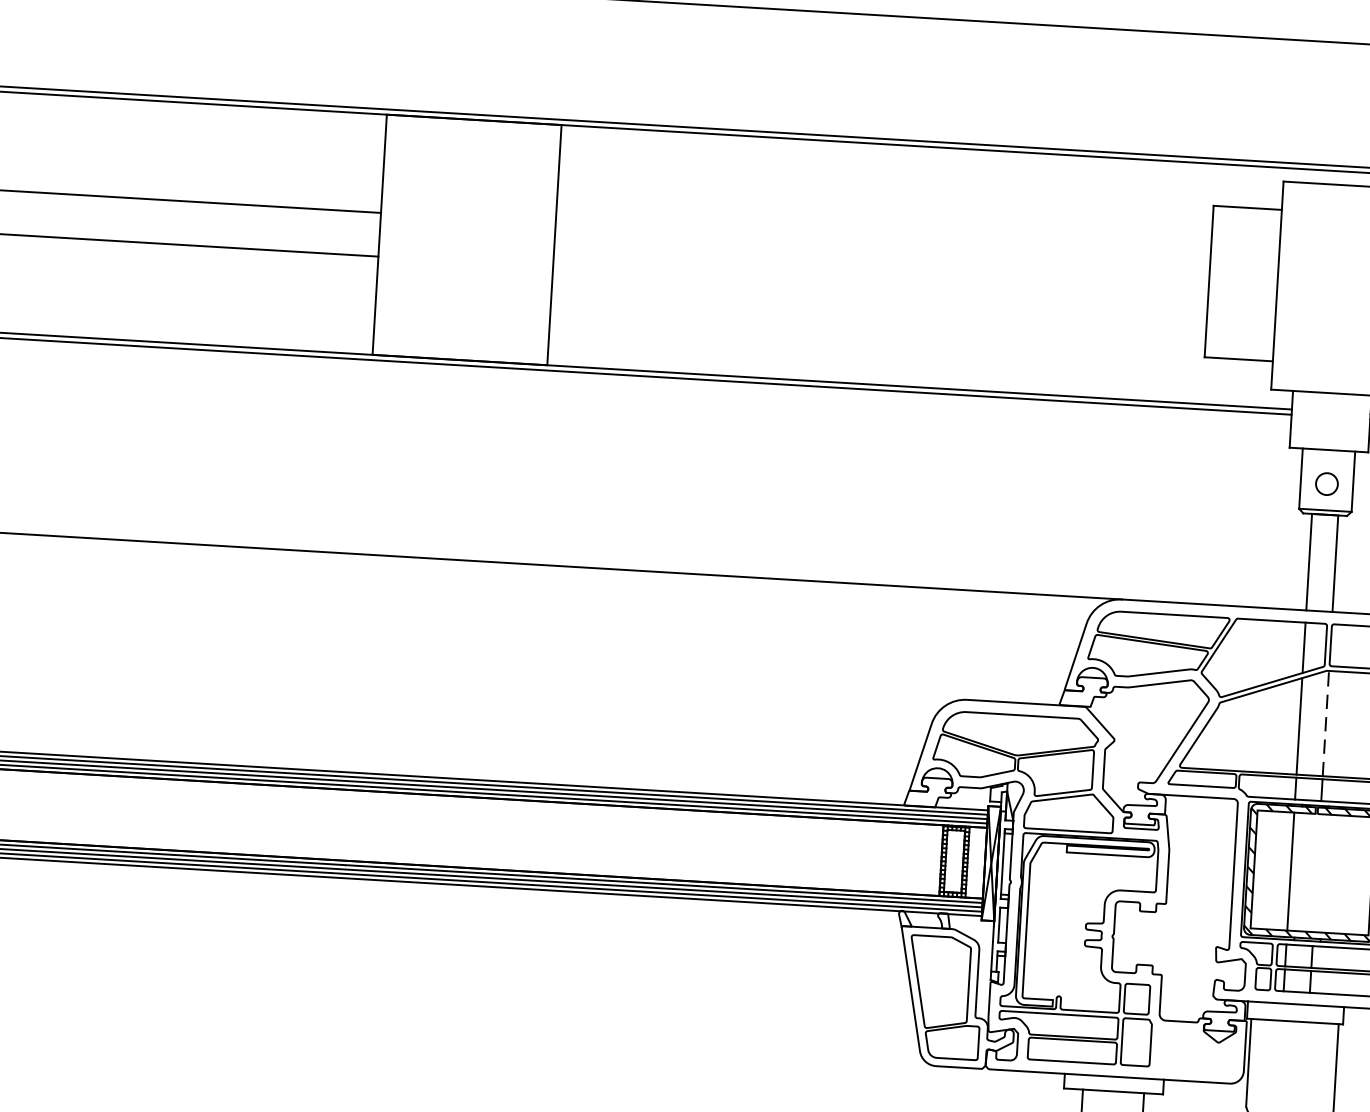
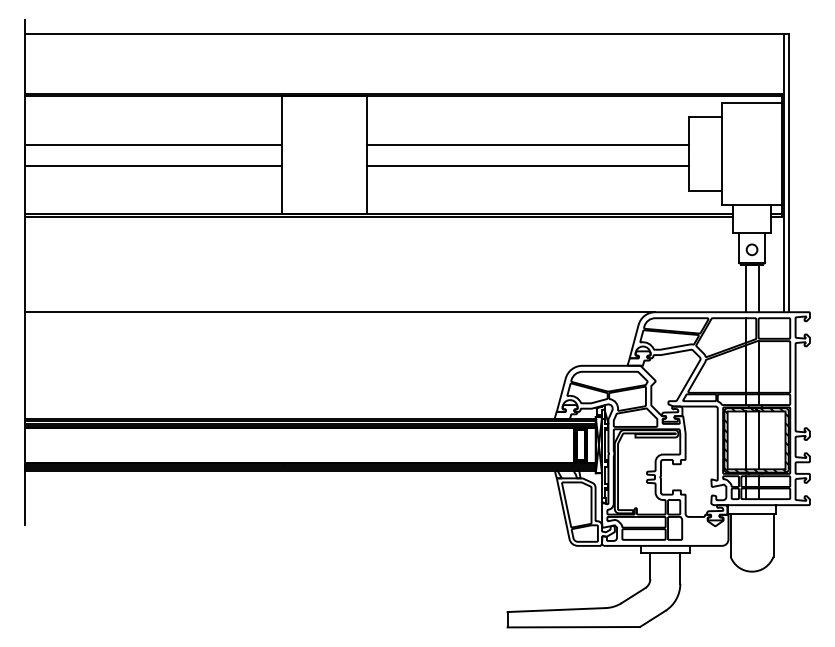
line: (882, 242) -> (527, 144), added
line: (879, 287) -> (527, 166), added
line: (1325, 722) -> (758, 366), dashed -> solid
line: (1316, 873) -> (758, 440), added

